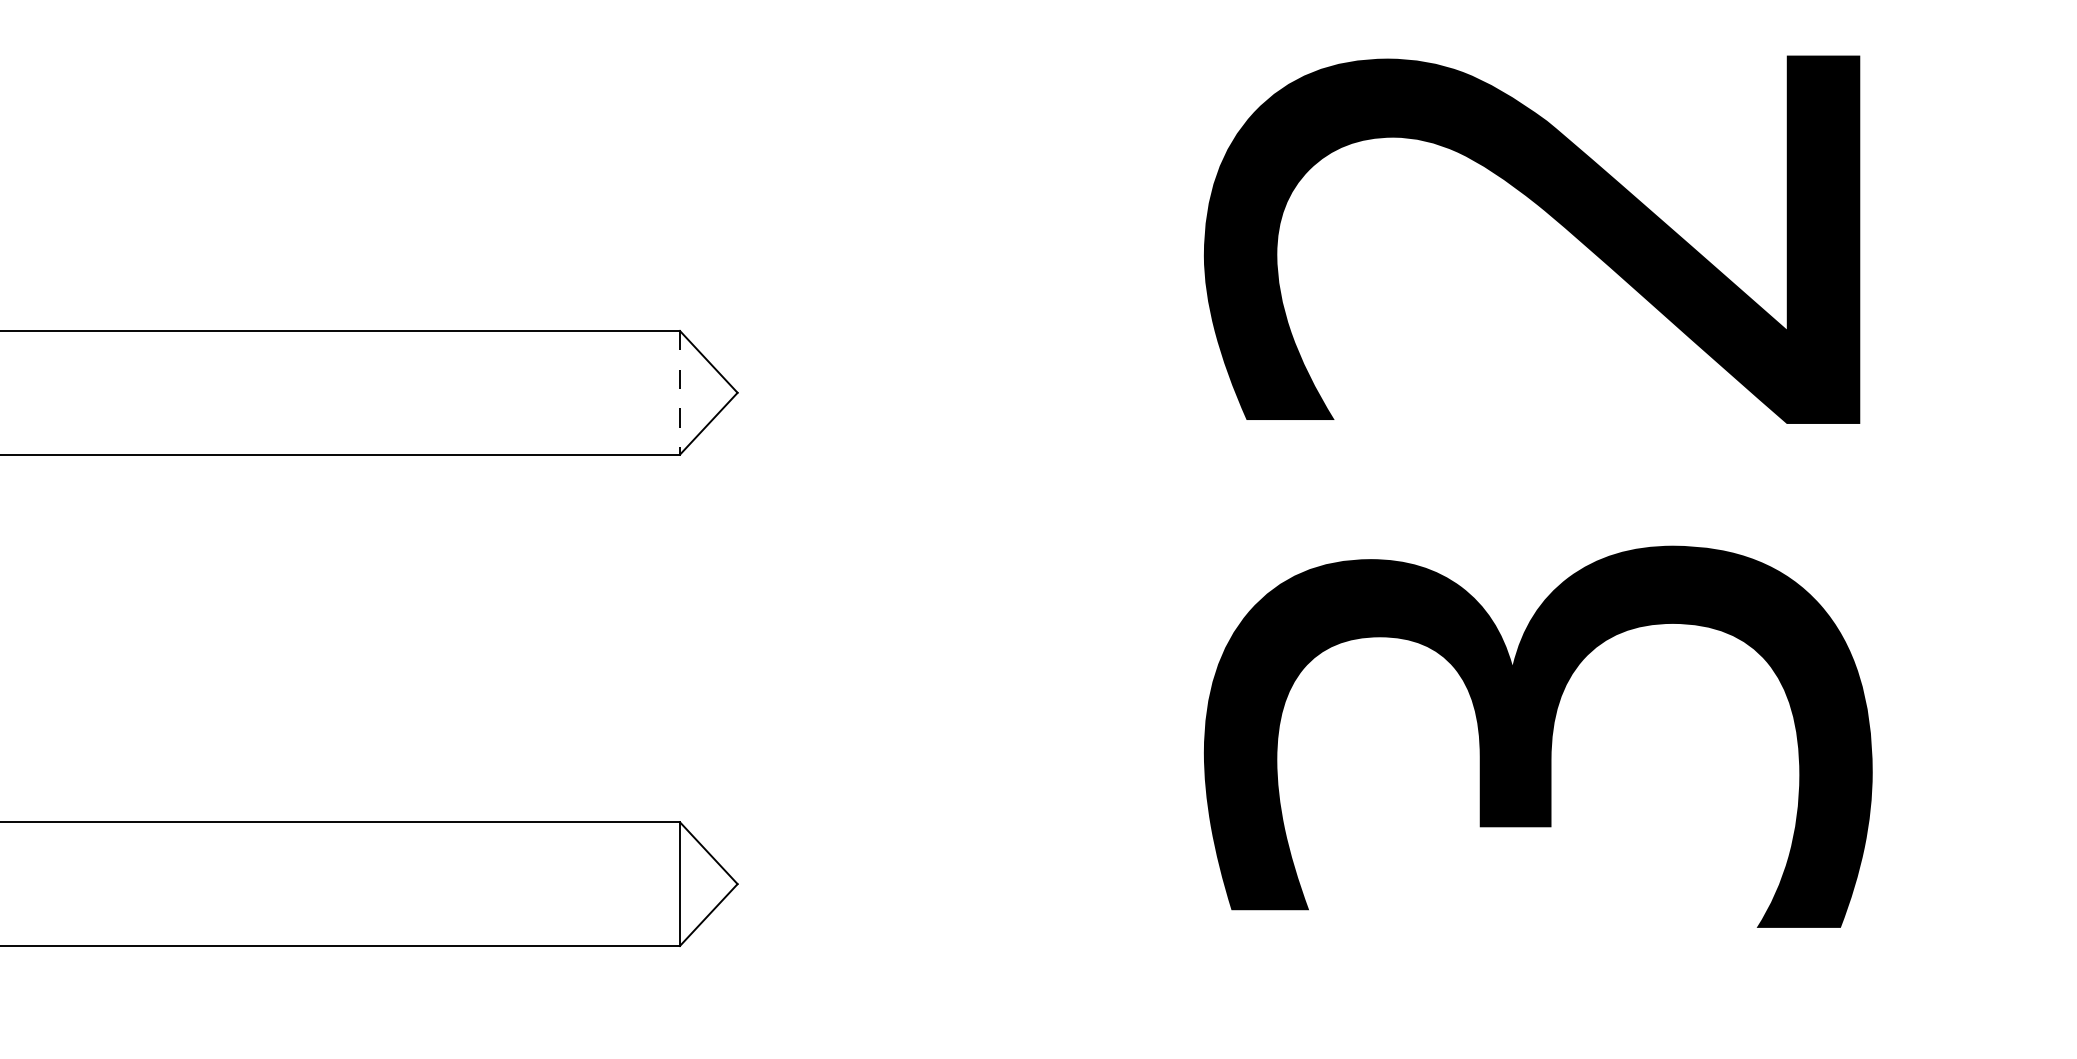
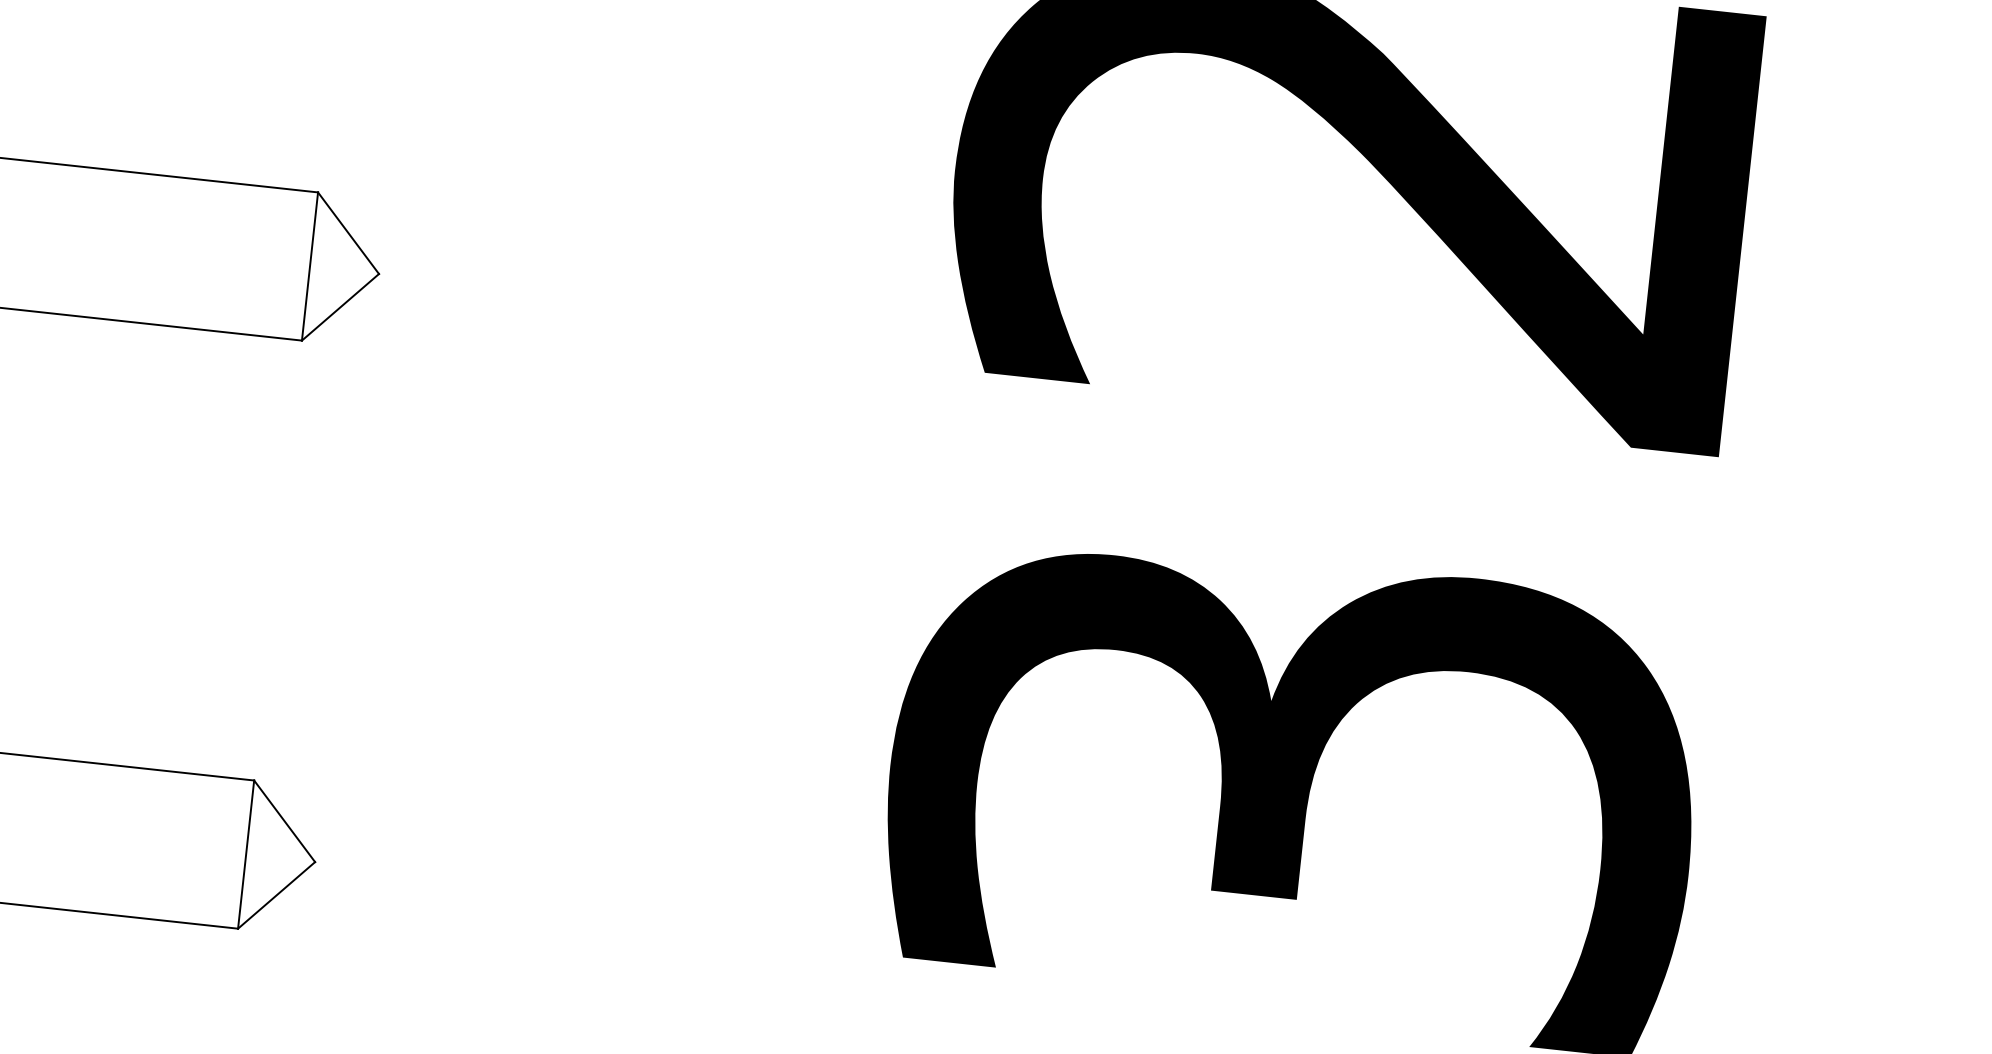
line: (679, 392) -> (309, 266), dashed -> solid

